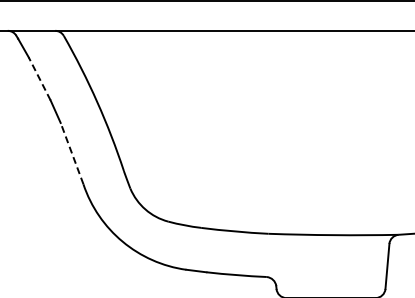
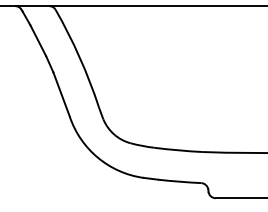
line: (39, 78) -> (38, 40), dashed -> solid
line: (72, 153) -> (61, 94), dashed -> solid

